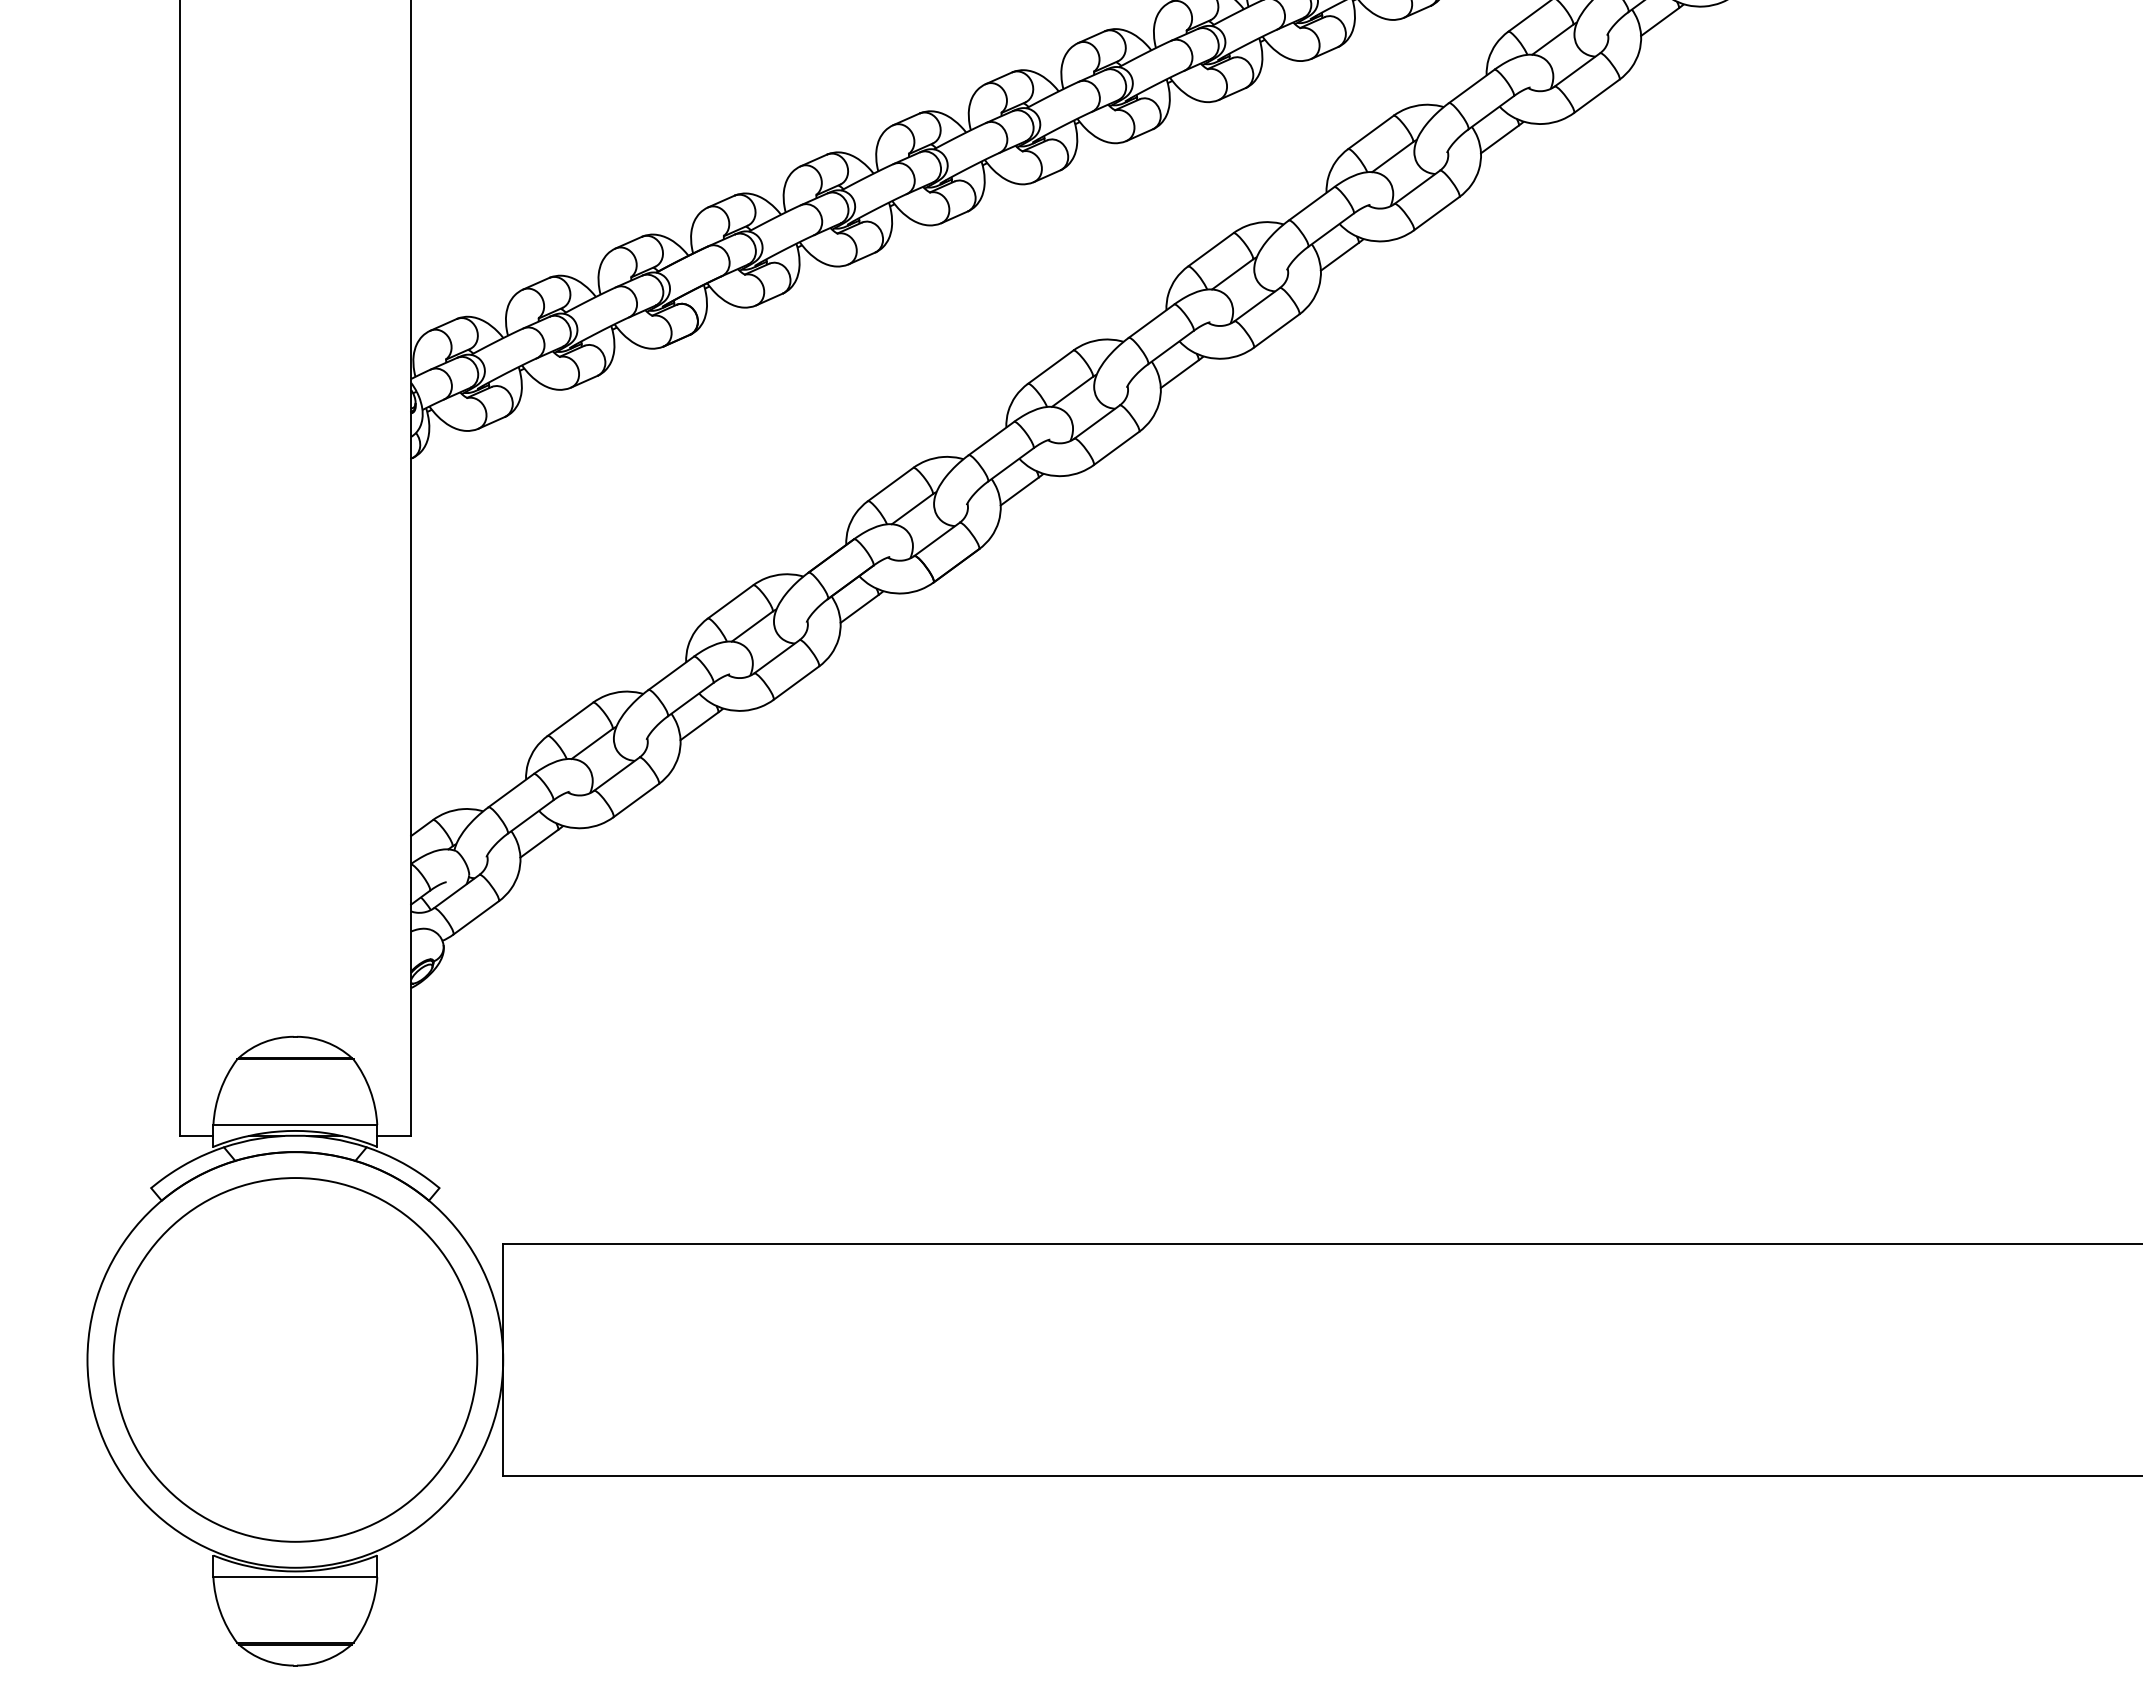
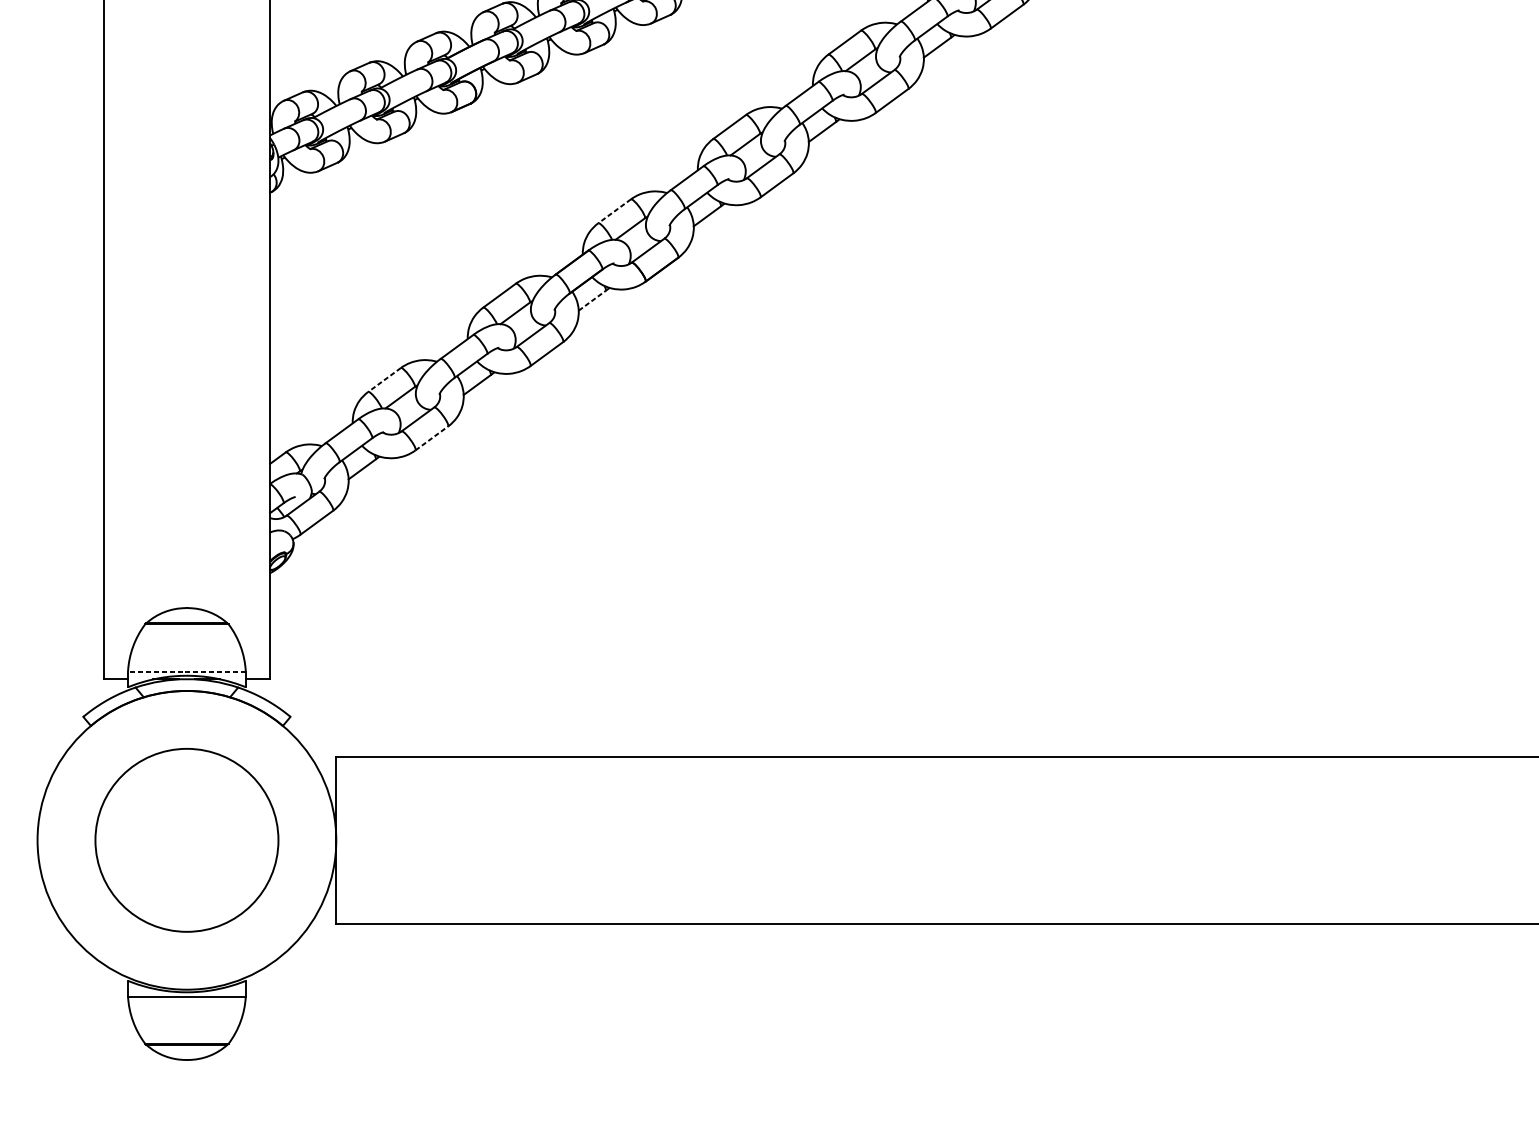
line: (890, 484) -> (614, 211), solid -> dashed
line: (859, 608) -> (592, 300), solid -> dashed
line: (570, 719) -> (384, 380), solid -> dashed
line: (636, 800) -> (432, 438), solid -> dashed
line: (295, 1125) -> (187, 671), solid -> dashed
circle: (295, 1359) -> (187, 840), size x0.7

